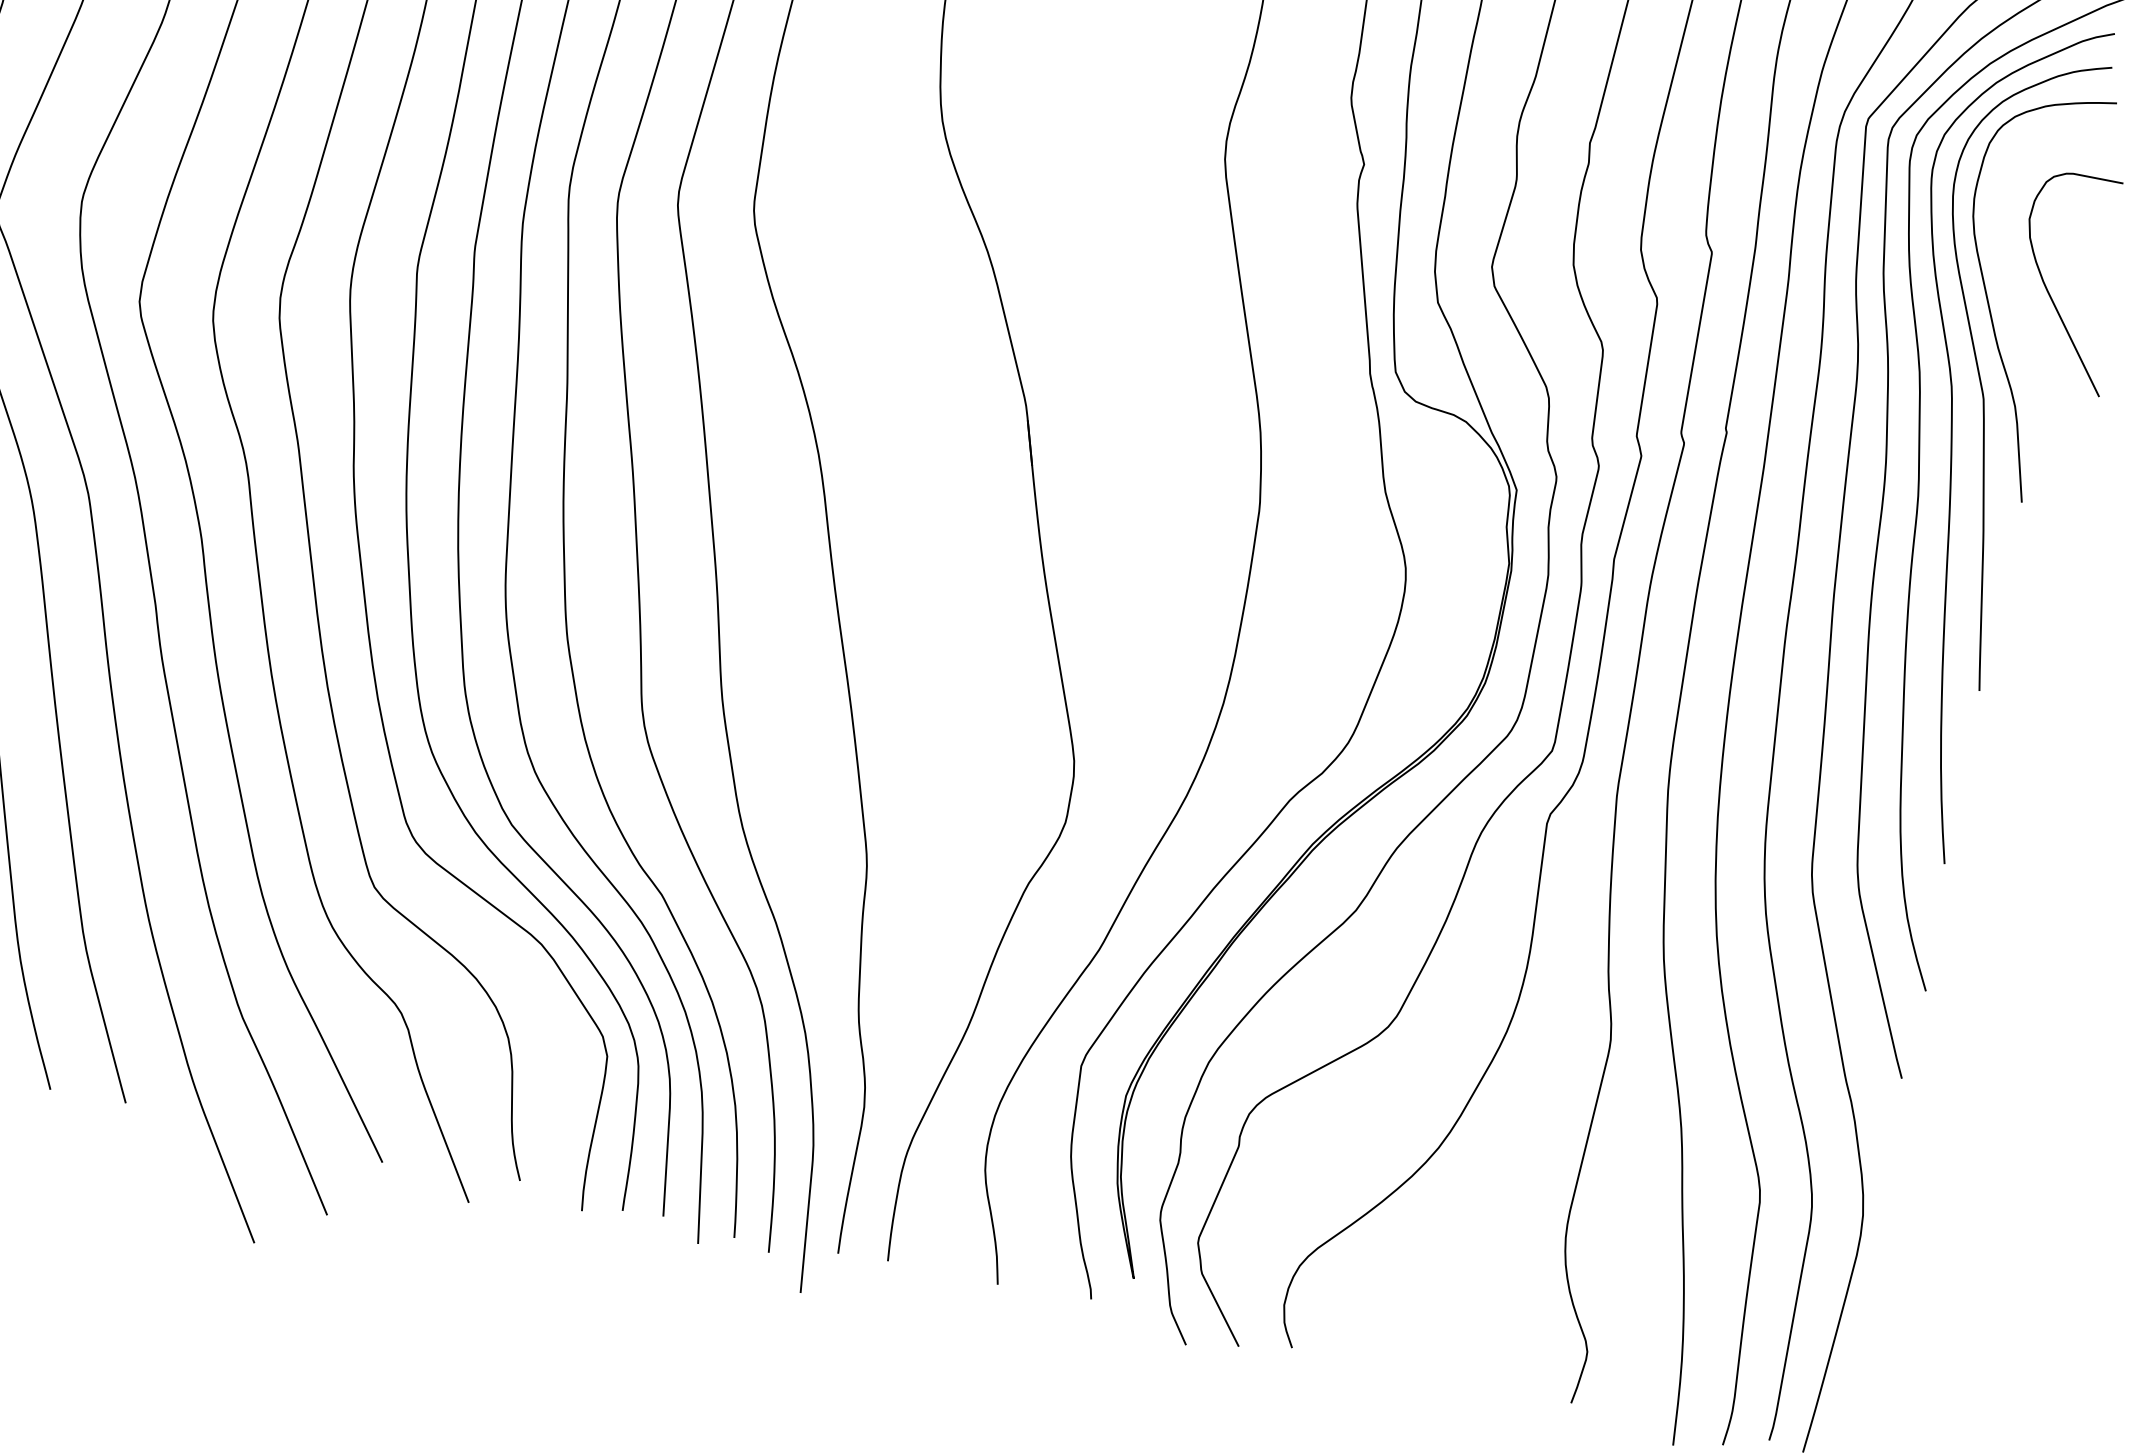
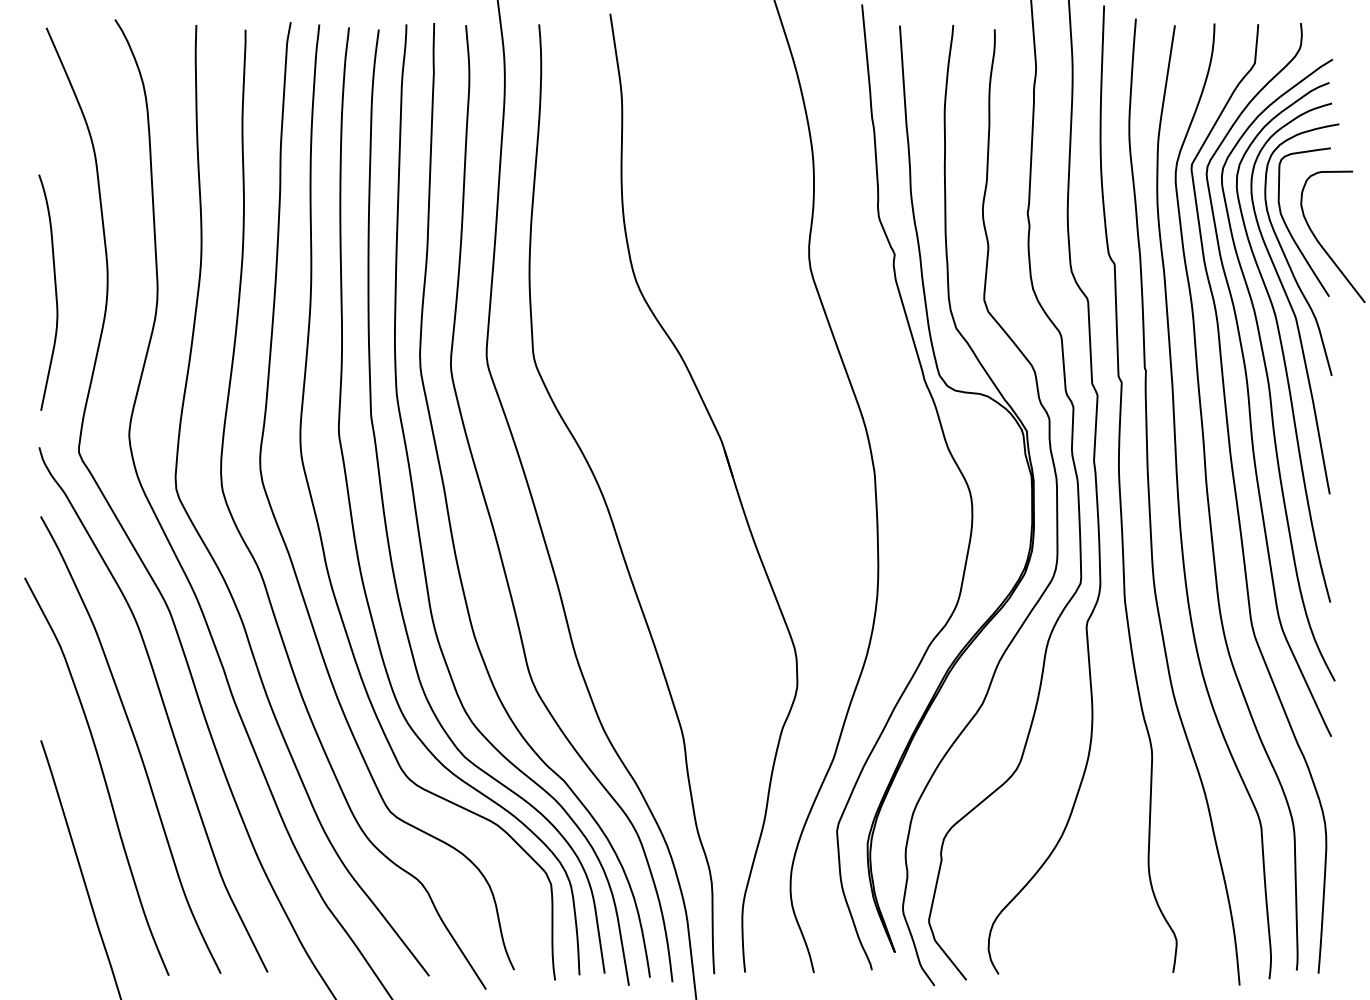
curve: (2002, 254) -> (1289, 229), added

